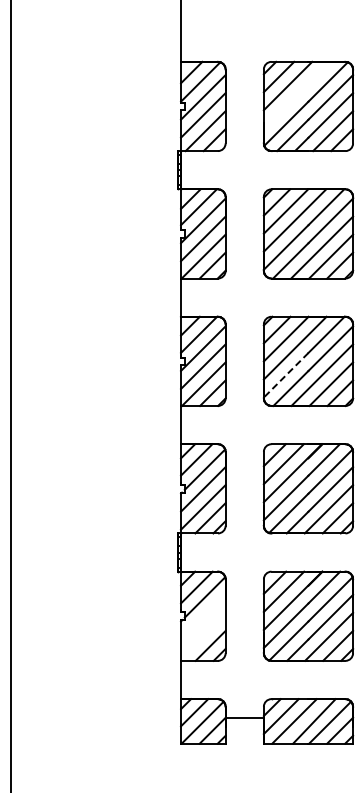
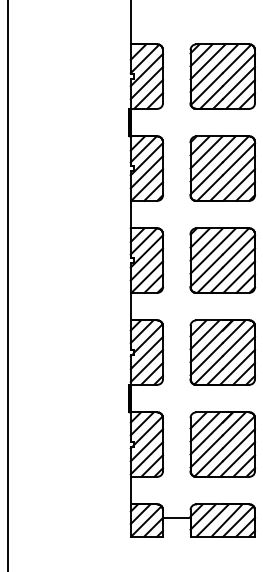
line: (296, 94) -> (214, 68), added
line: (286, 375) -> (206, 270), dashed -> solid
line: (203, 616) -> (147, 444), added
line: (203, 634) -> (147, 457), added

